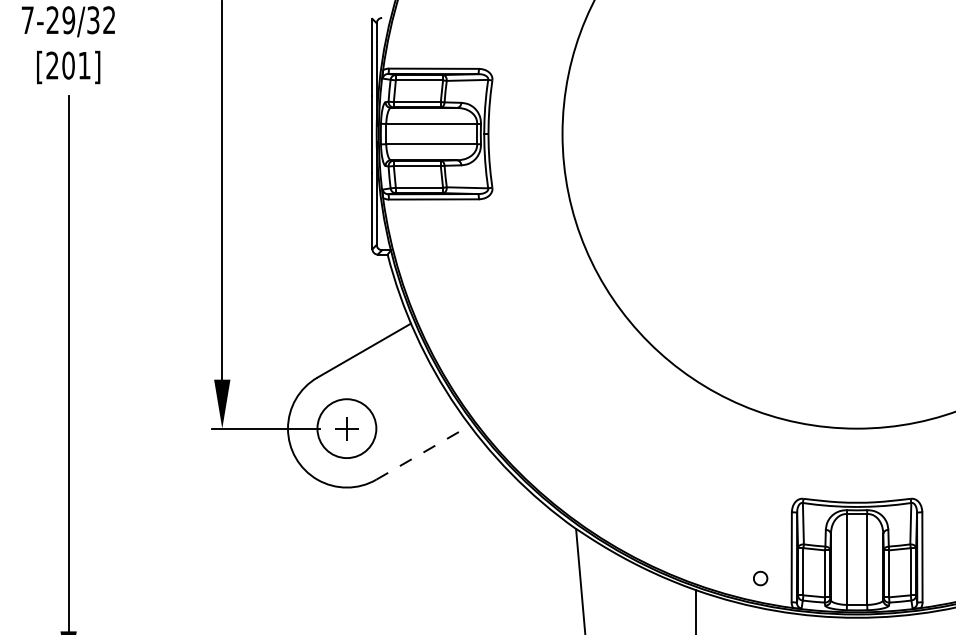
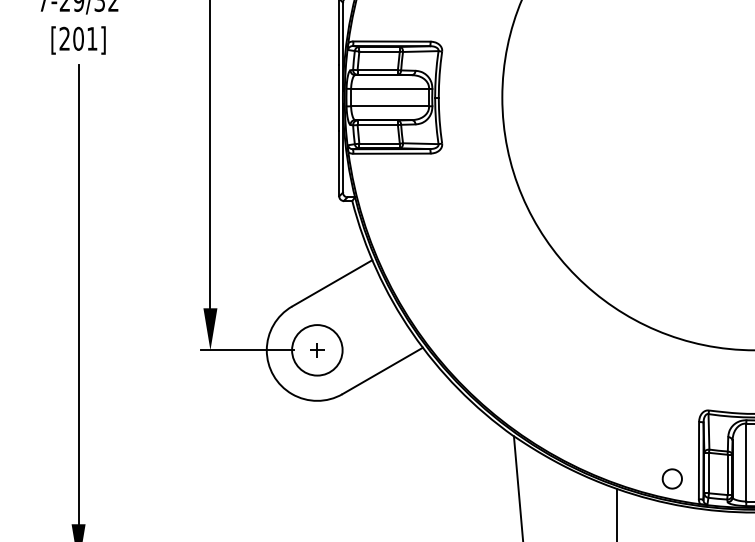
part: (346, 428) -> (316, 350), size x0.71
line: (423, 452) -> (383, 370), dashed -> solid
part: (760, 578) -> (672, 478), size x1.67

